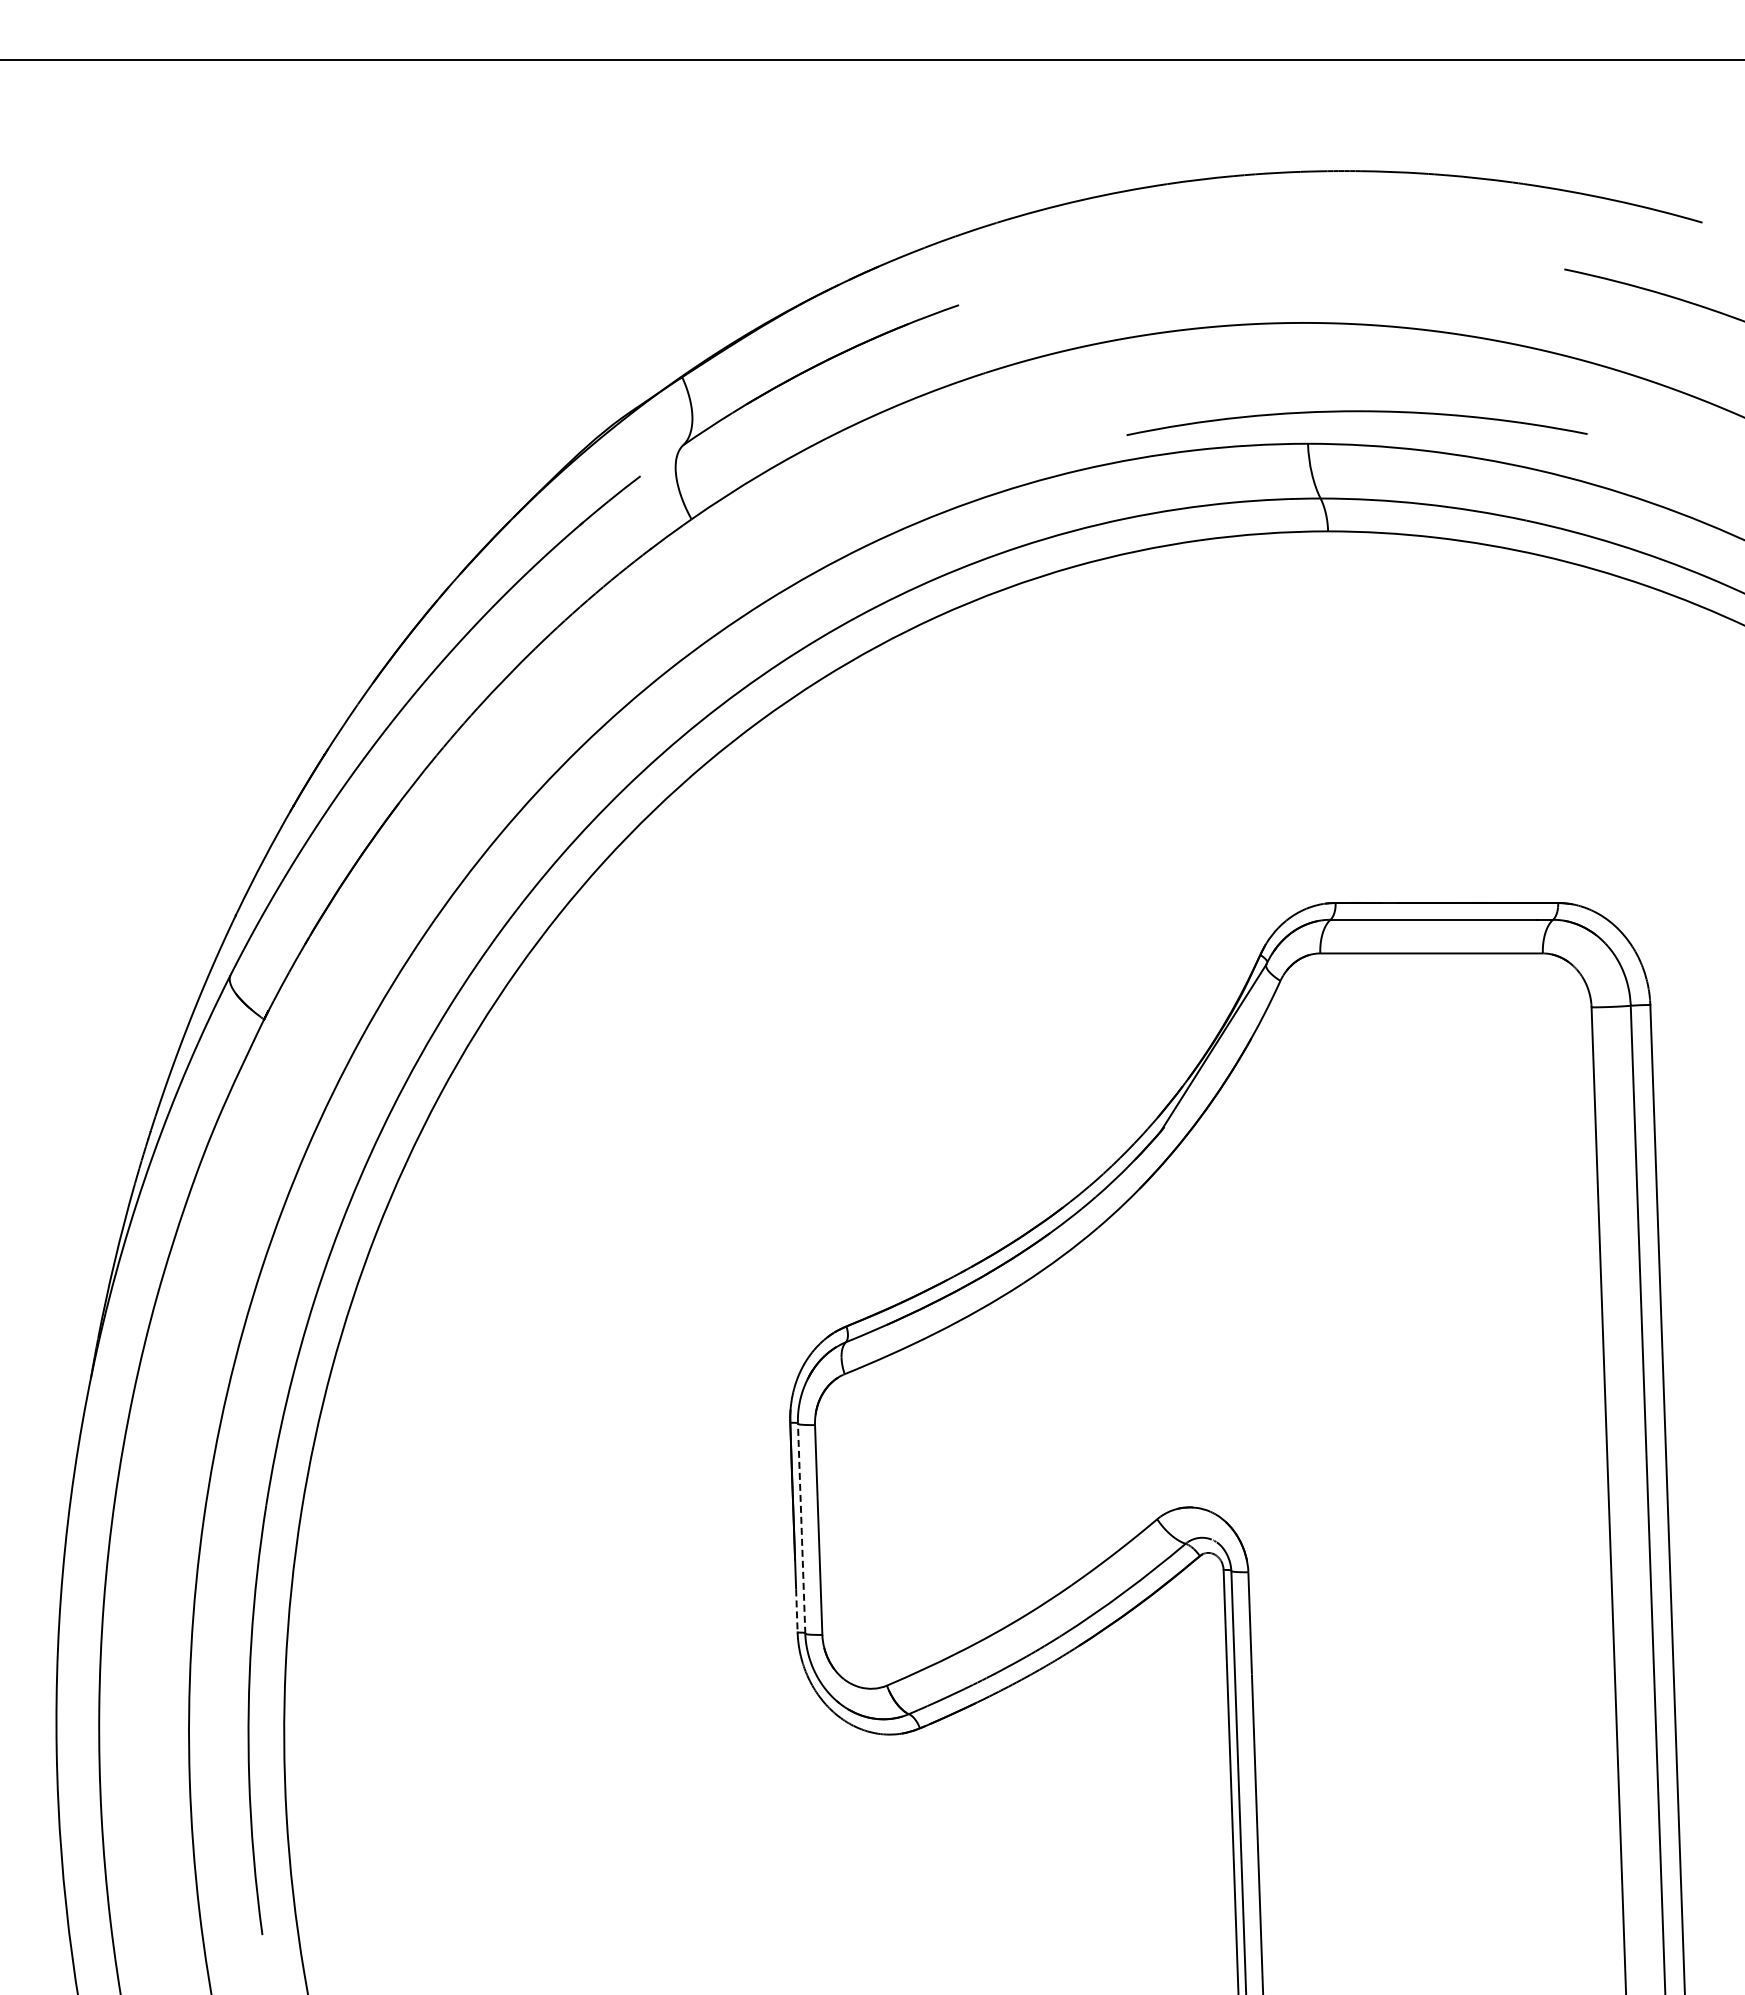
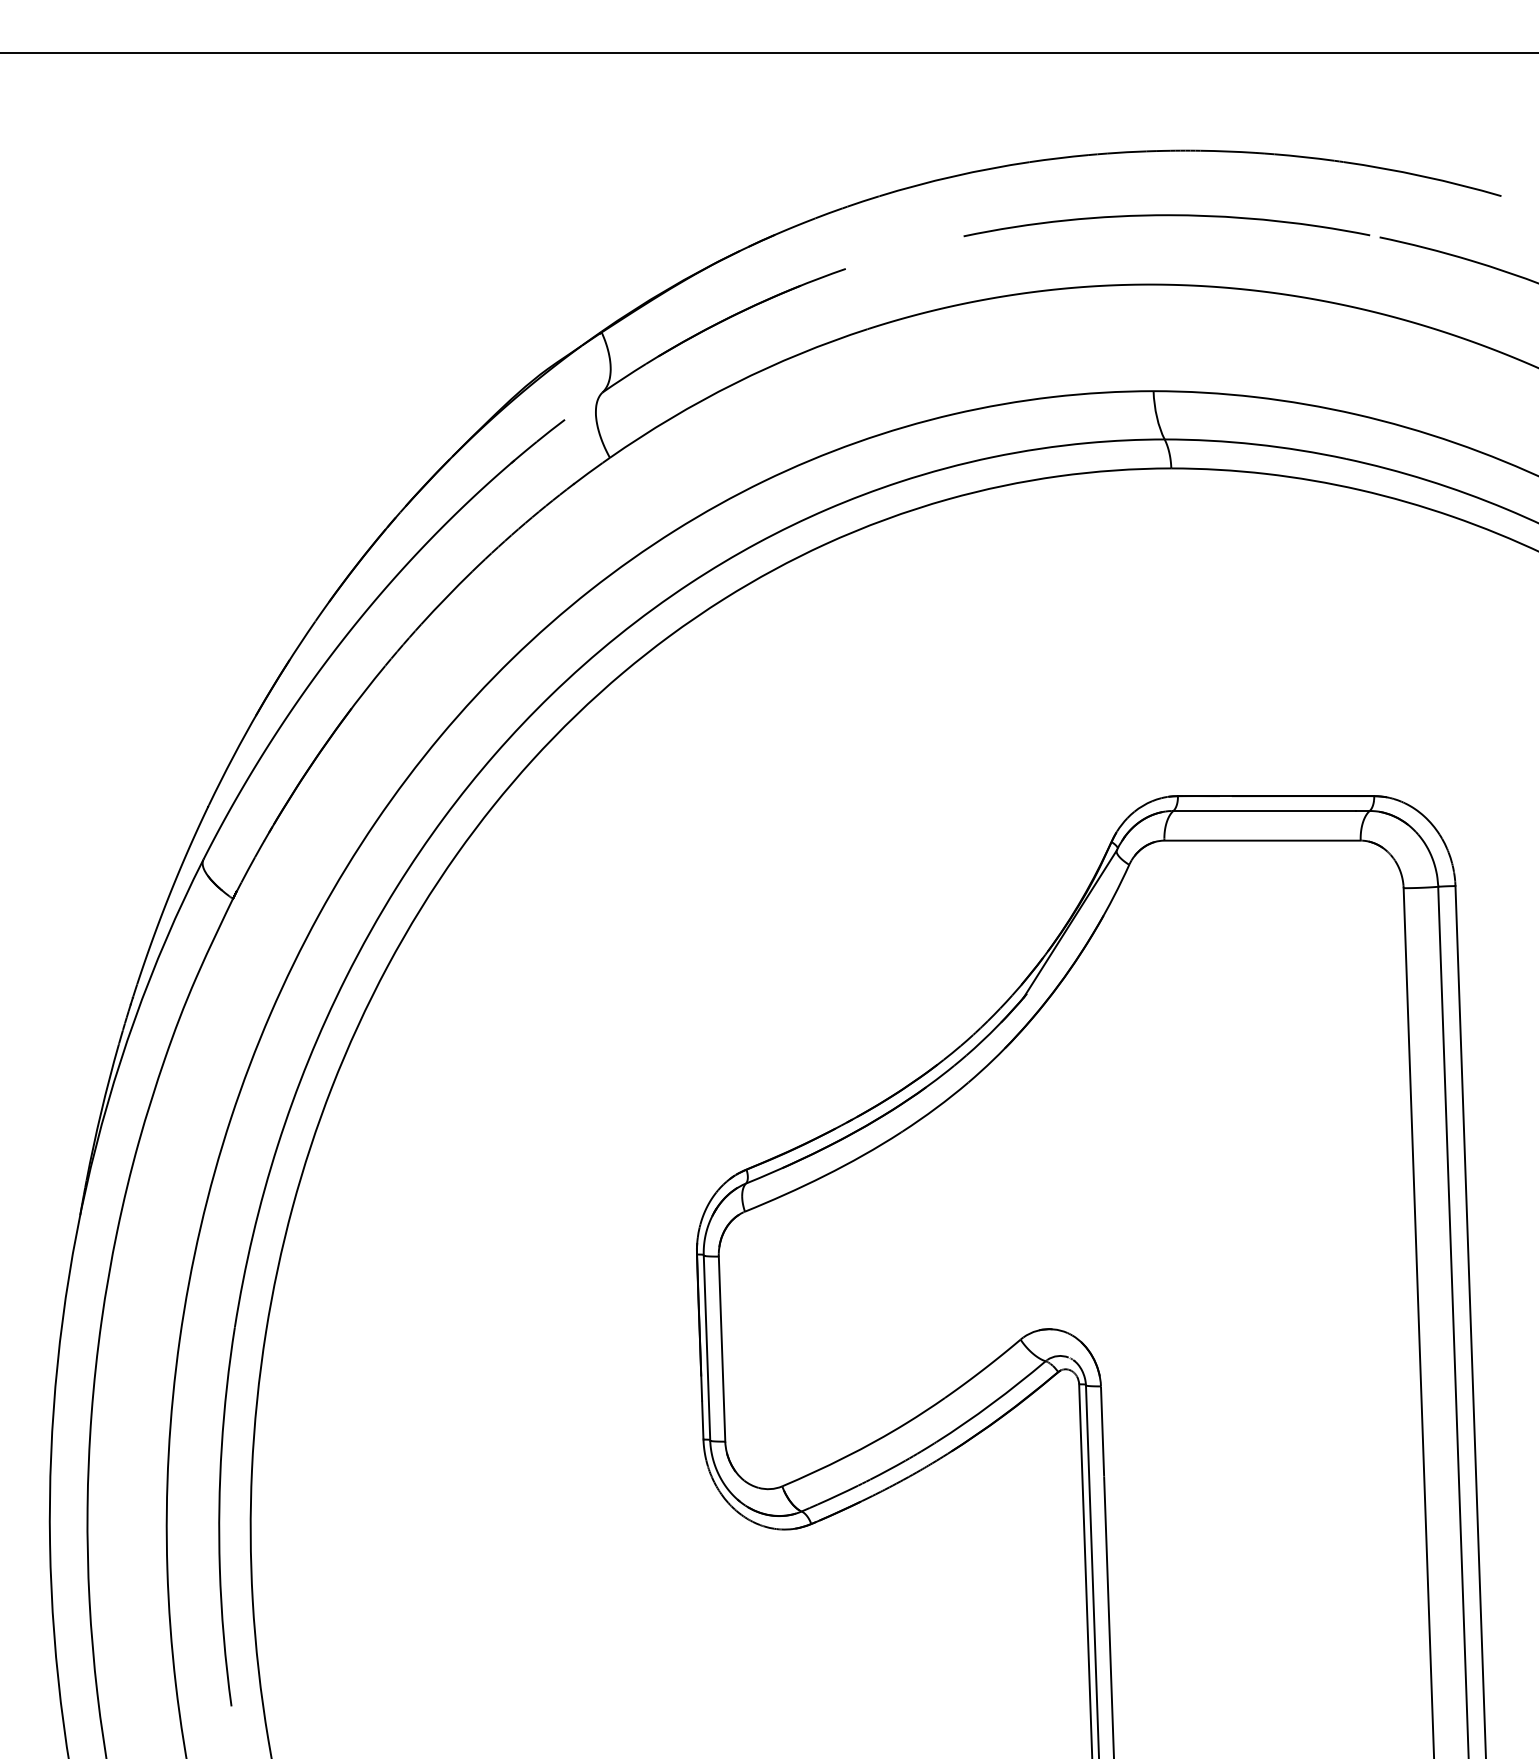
curve: (1356, 412) -> (1166, 216), moved
line: (801, 1528) -> (706, 1347), dashed -> solid
line: (796, 1610) -> (702, 1420), dashed -> solid

